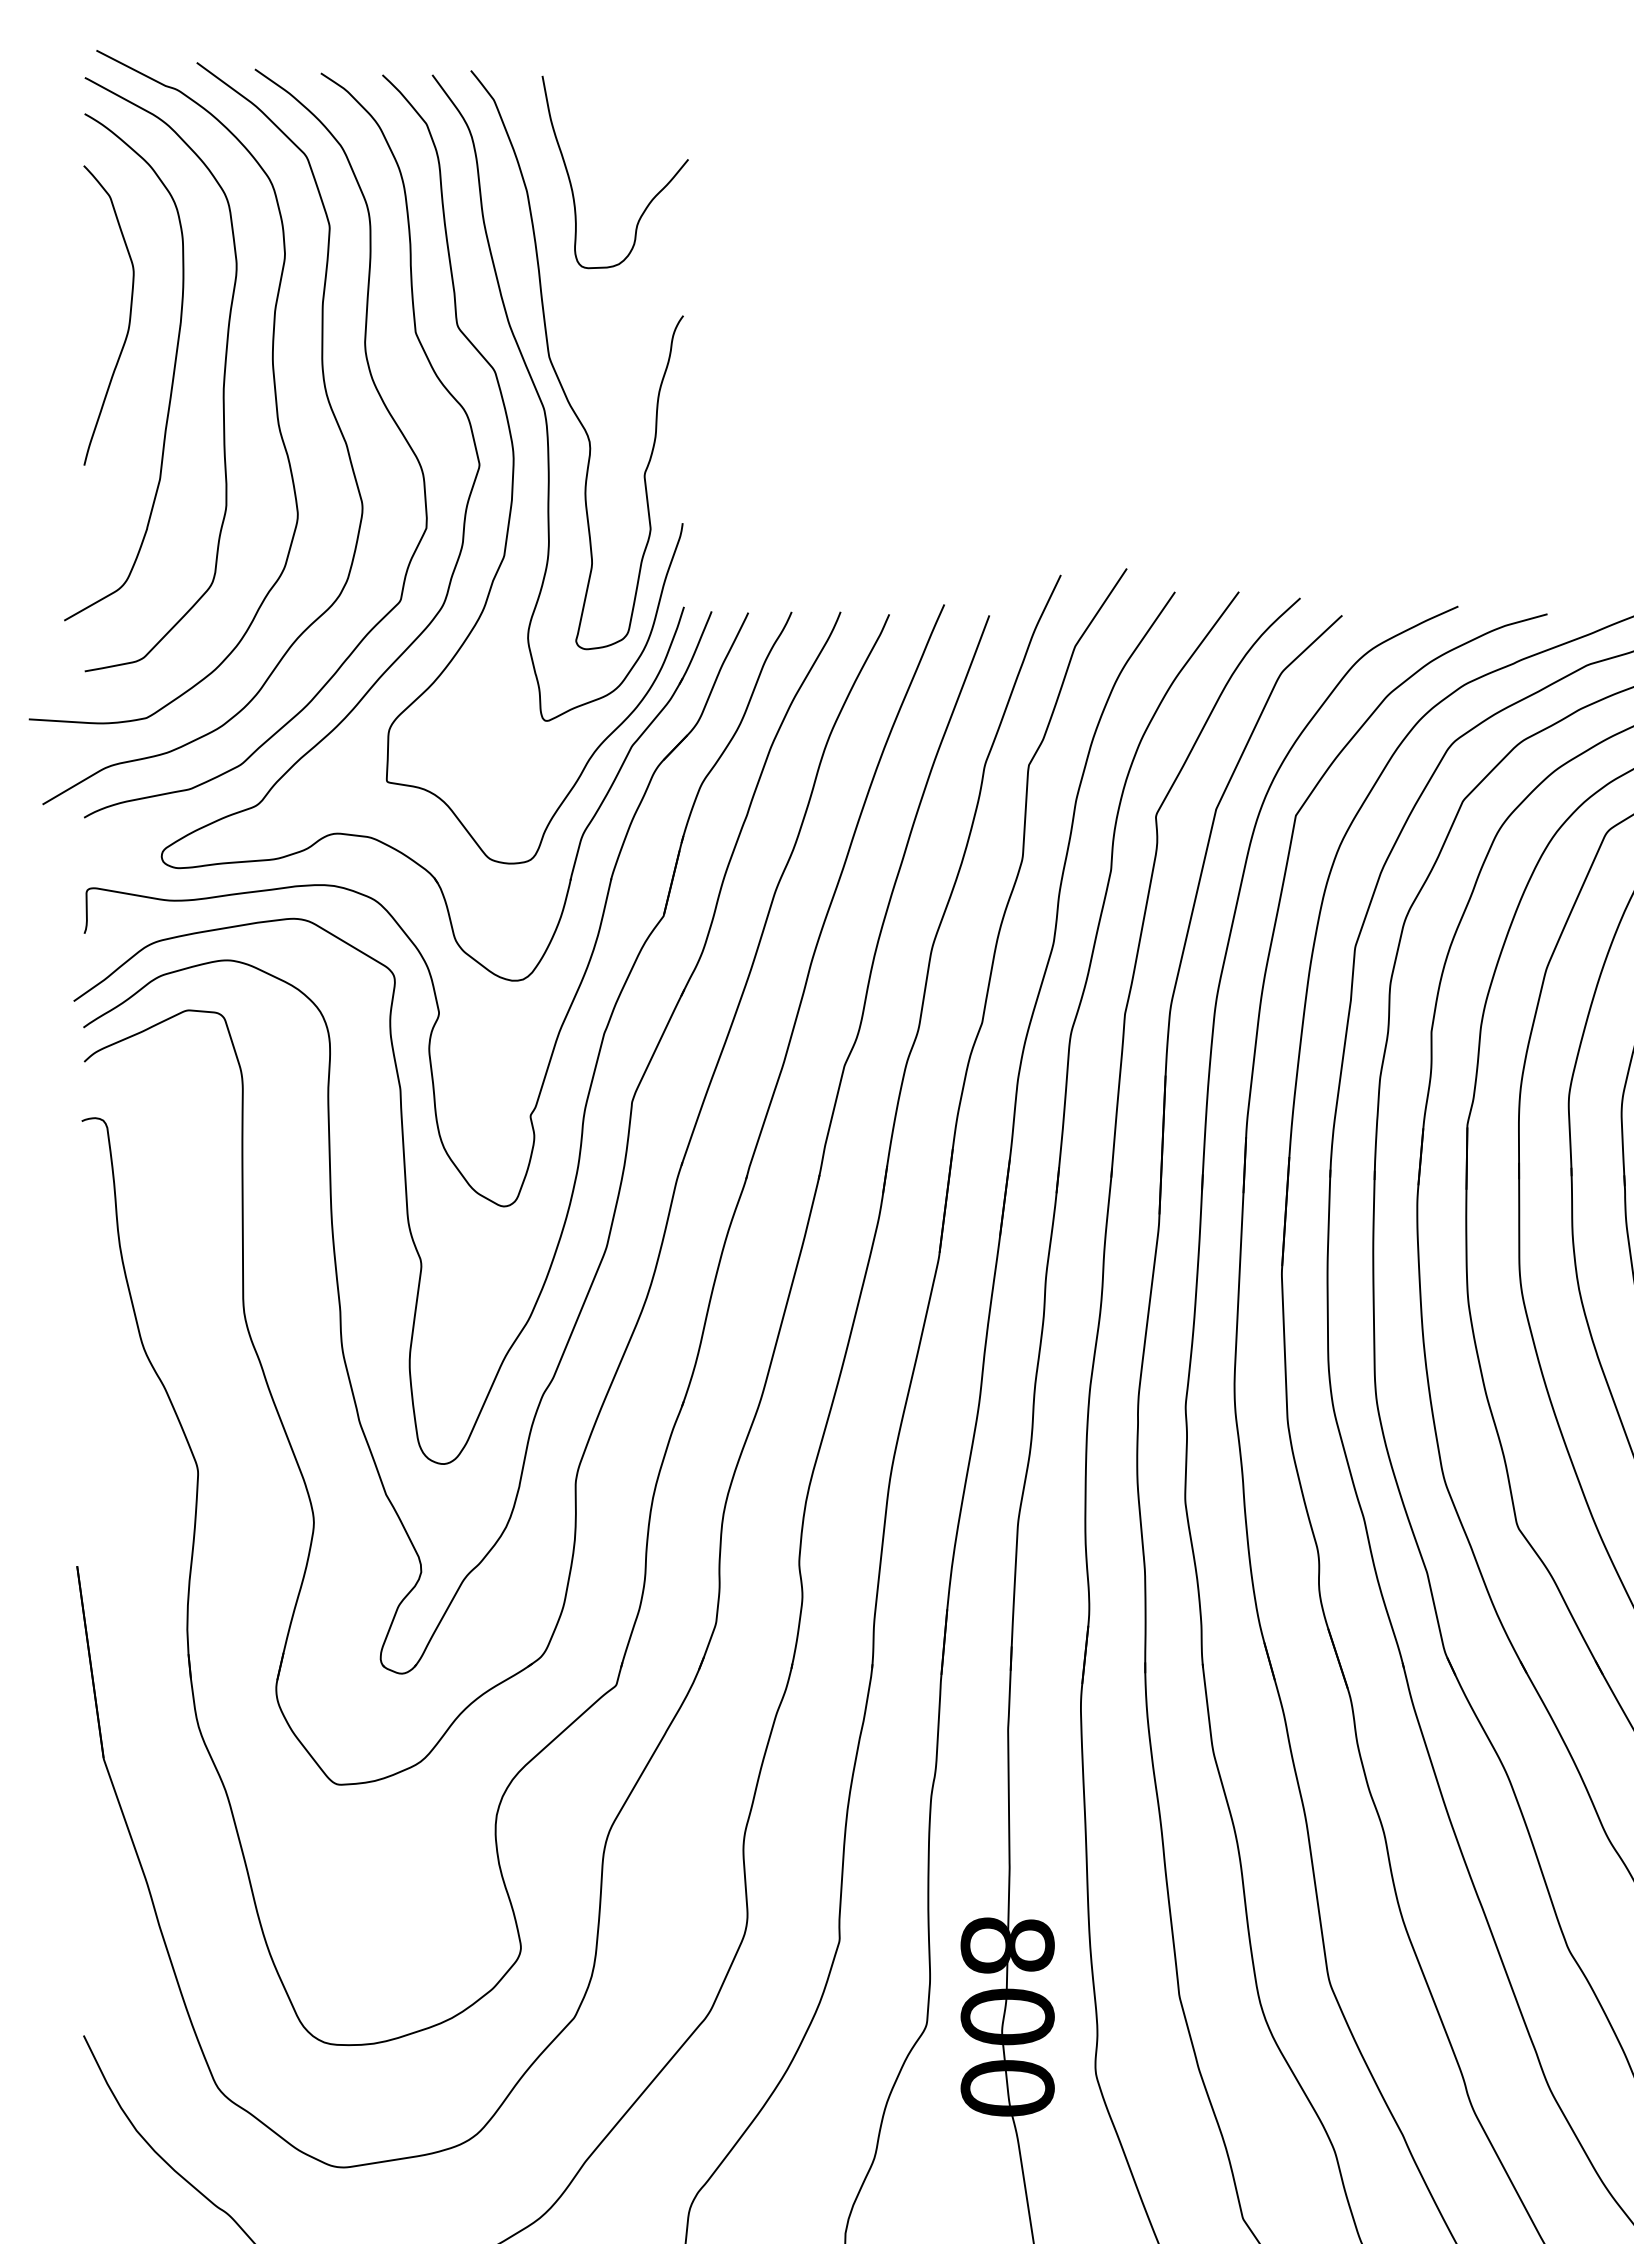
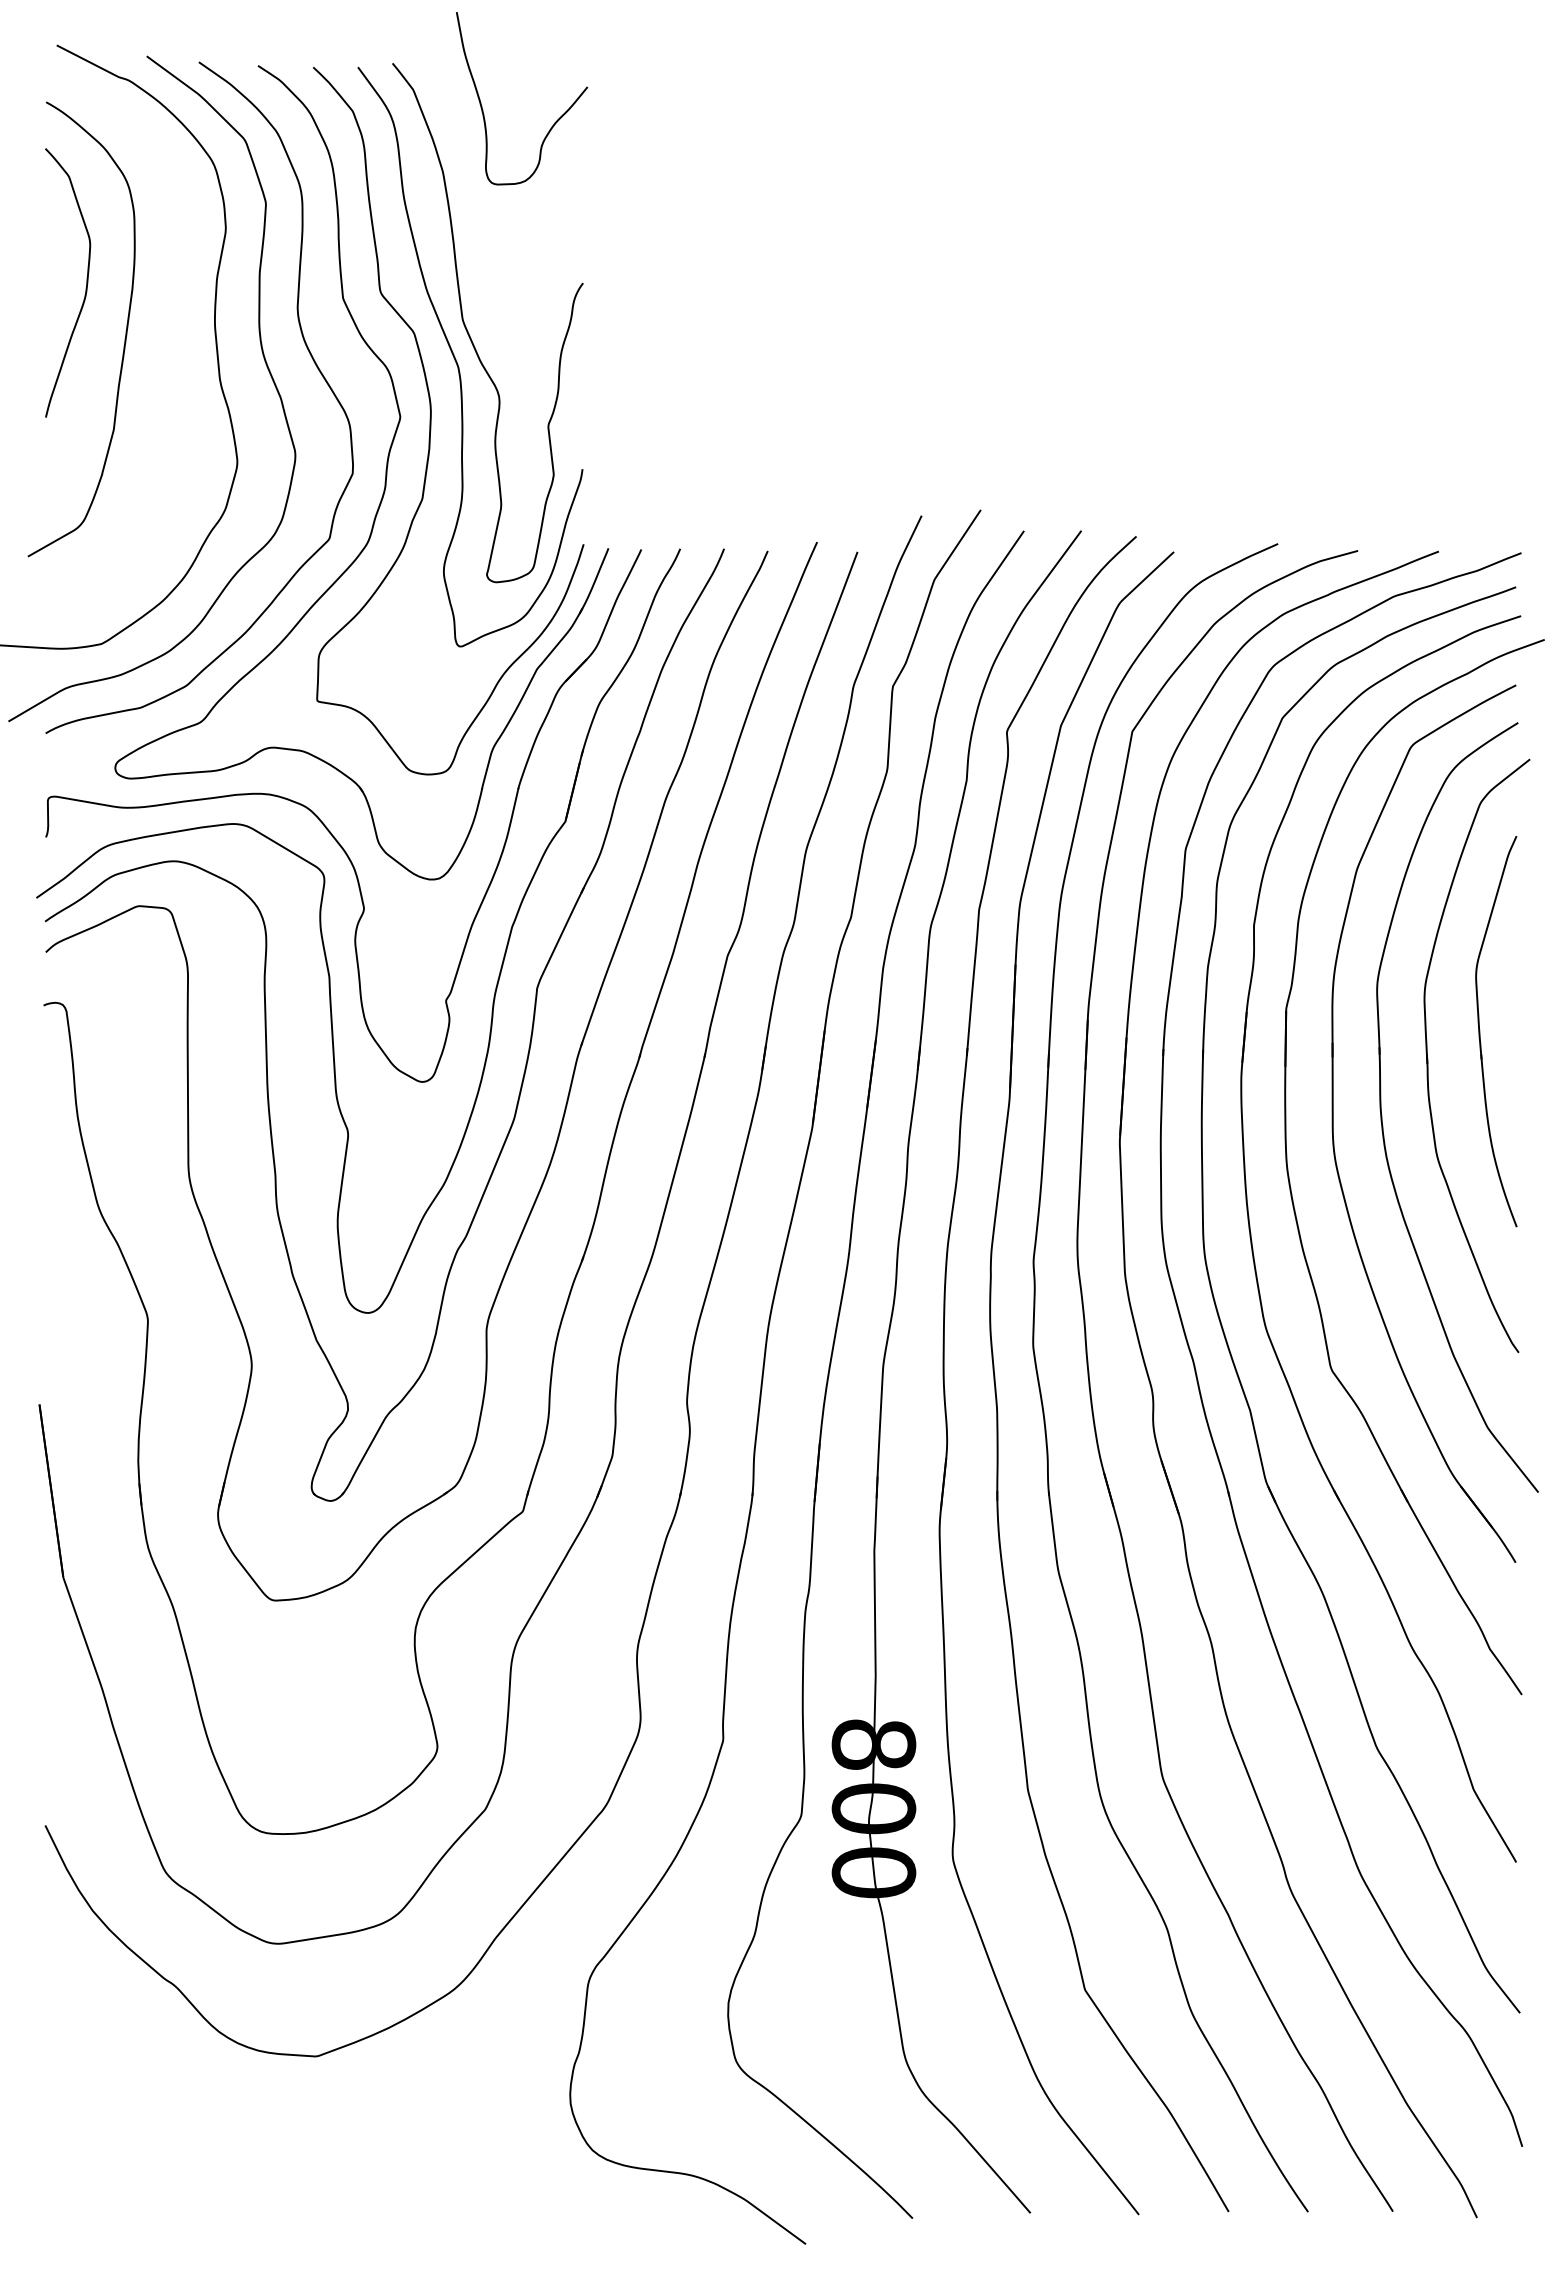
curve: (651, 198) -> (554, 122), moved
curve: (223, 374) -> (170, 335), removed

